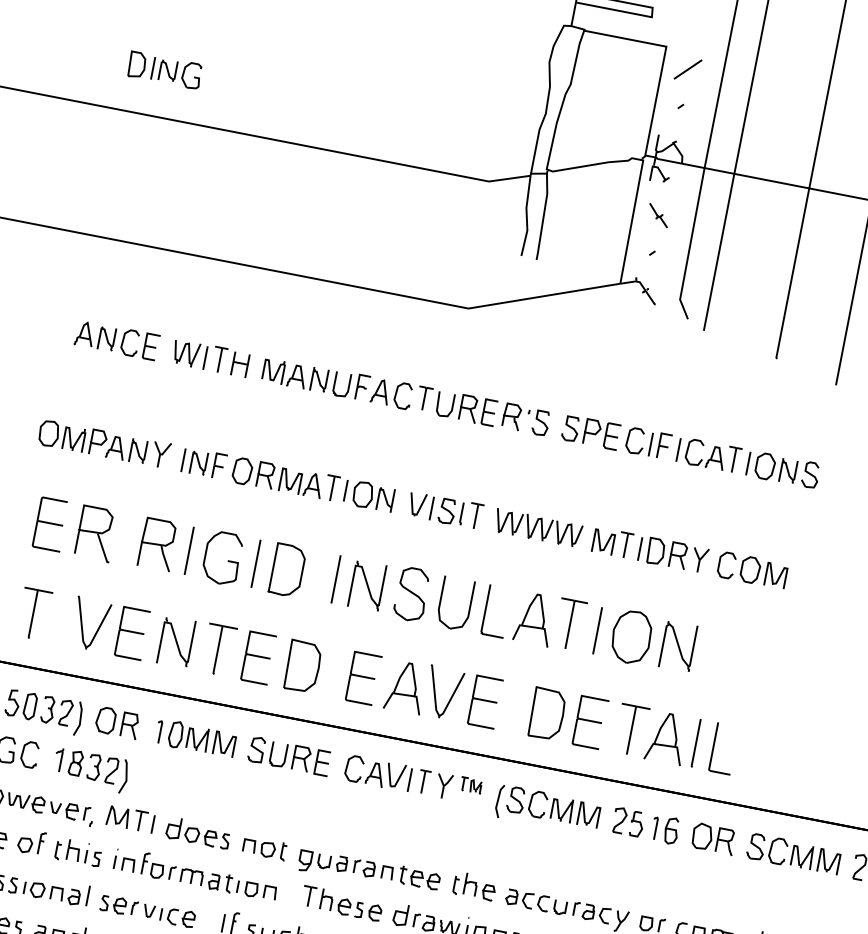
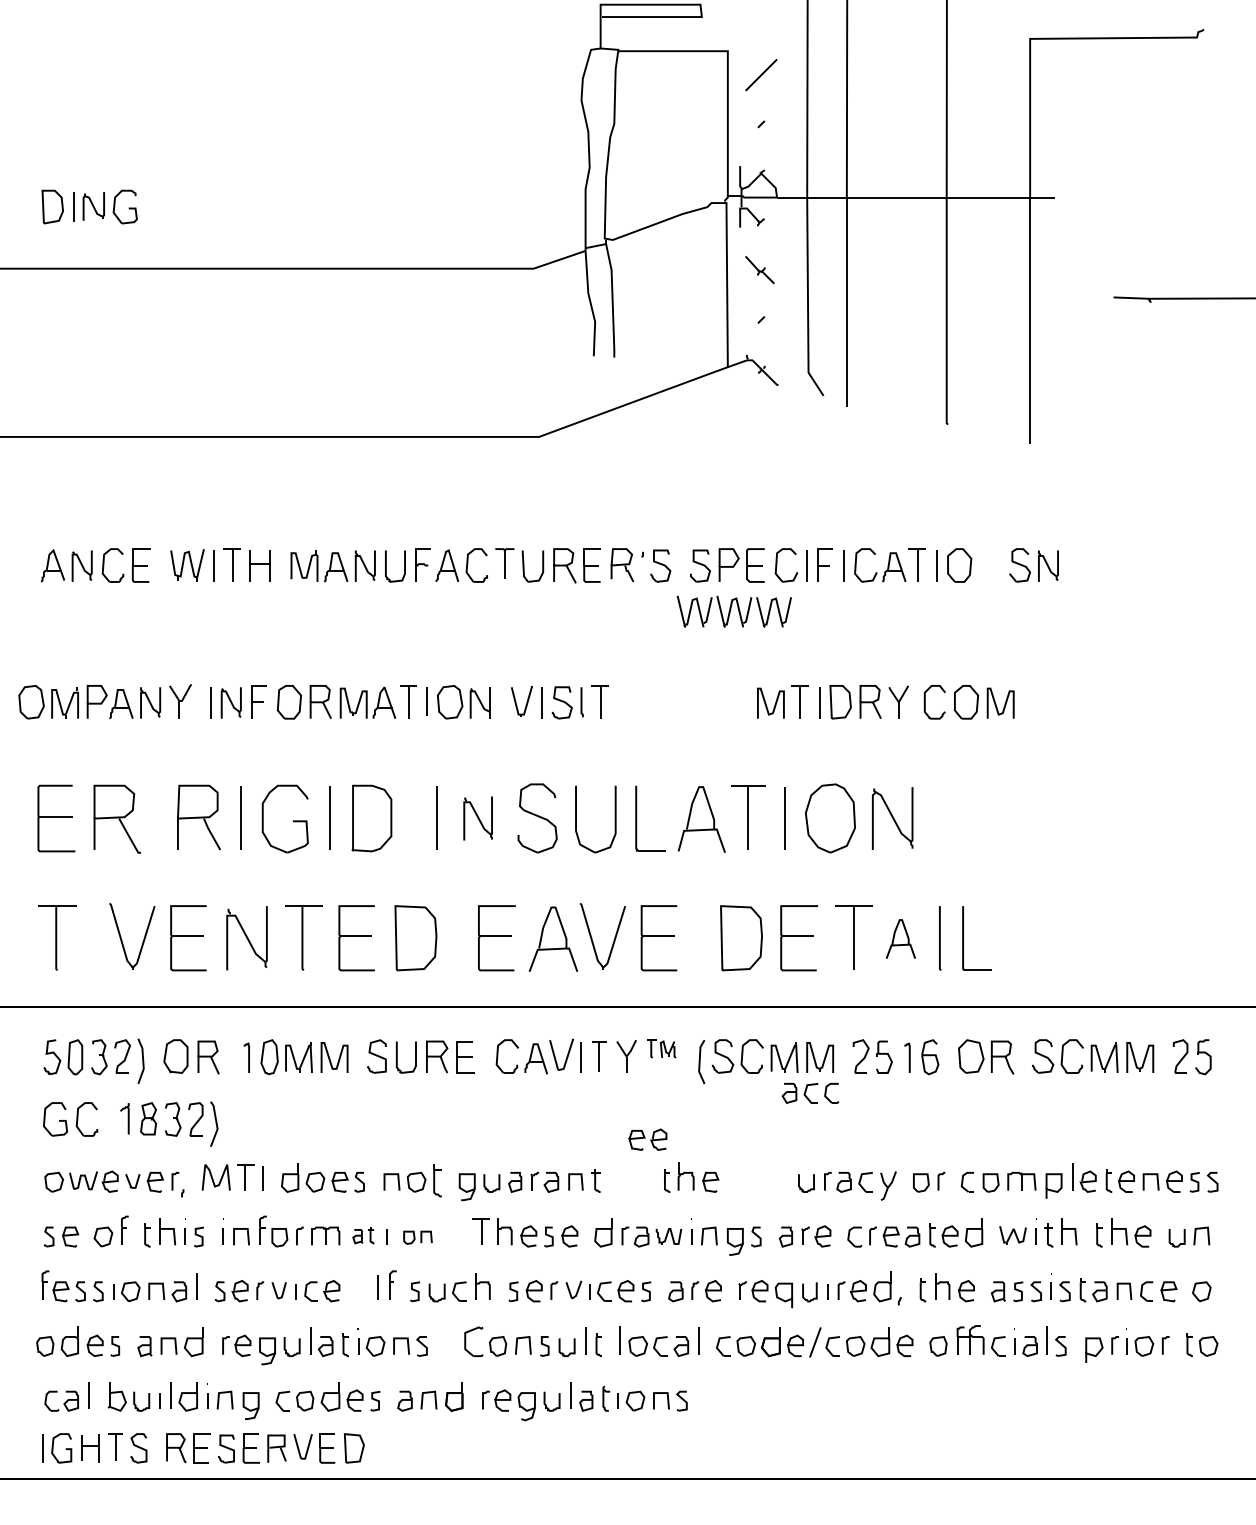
part: (788, 470) -> (1048, 565), moved
part: (537, 527) -> (733, 611), moved
part: (366, 585) -> (477, 818), size x0.7
part: (666, 737) -> (900, 938), size x0.6
part: (283, 851) -> (437, 1180), size x1.4
part: (424, 879) -> (647, 1139), moved
part: (220, 882) -> (363, 1235), size x0.7
part: (260, 891) -> (417, 1237), size x0.7
part: (527, 900) -> (810, 1093), moved

